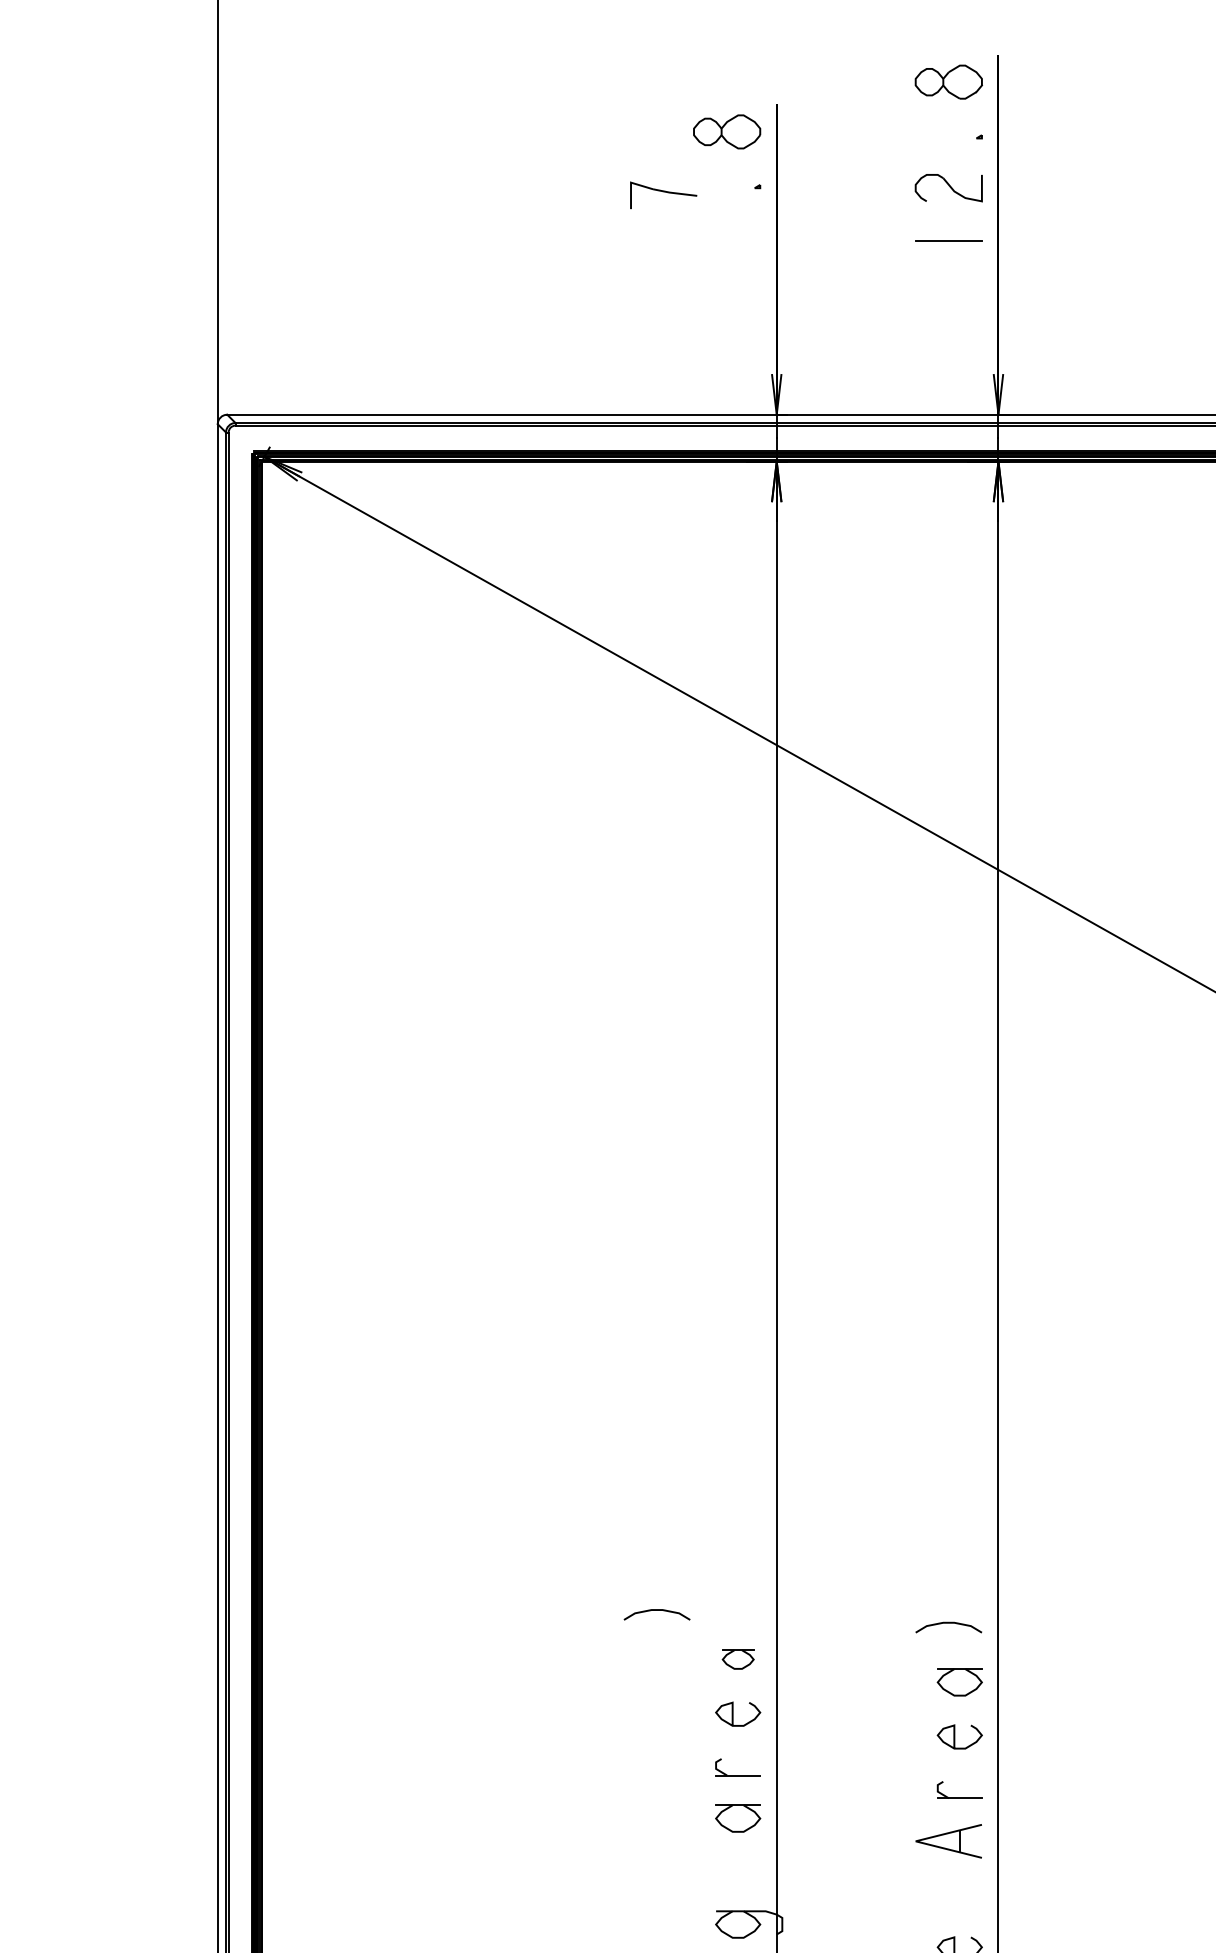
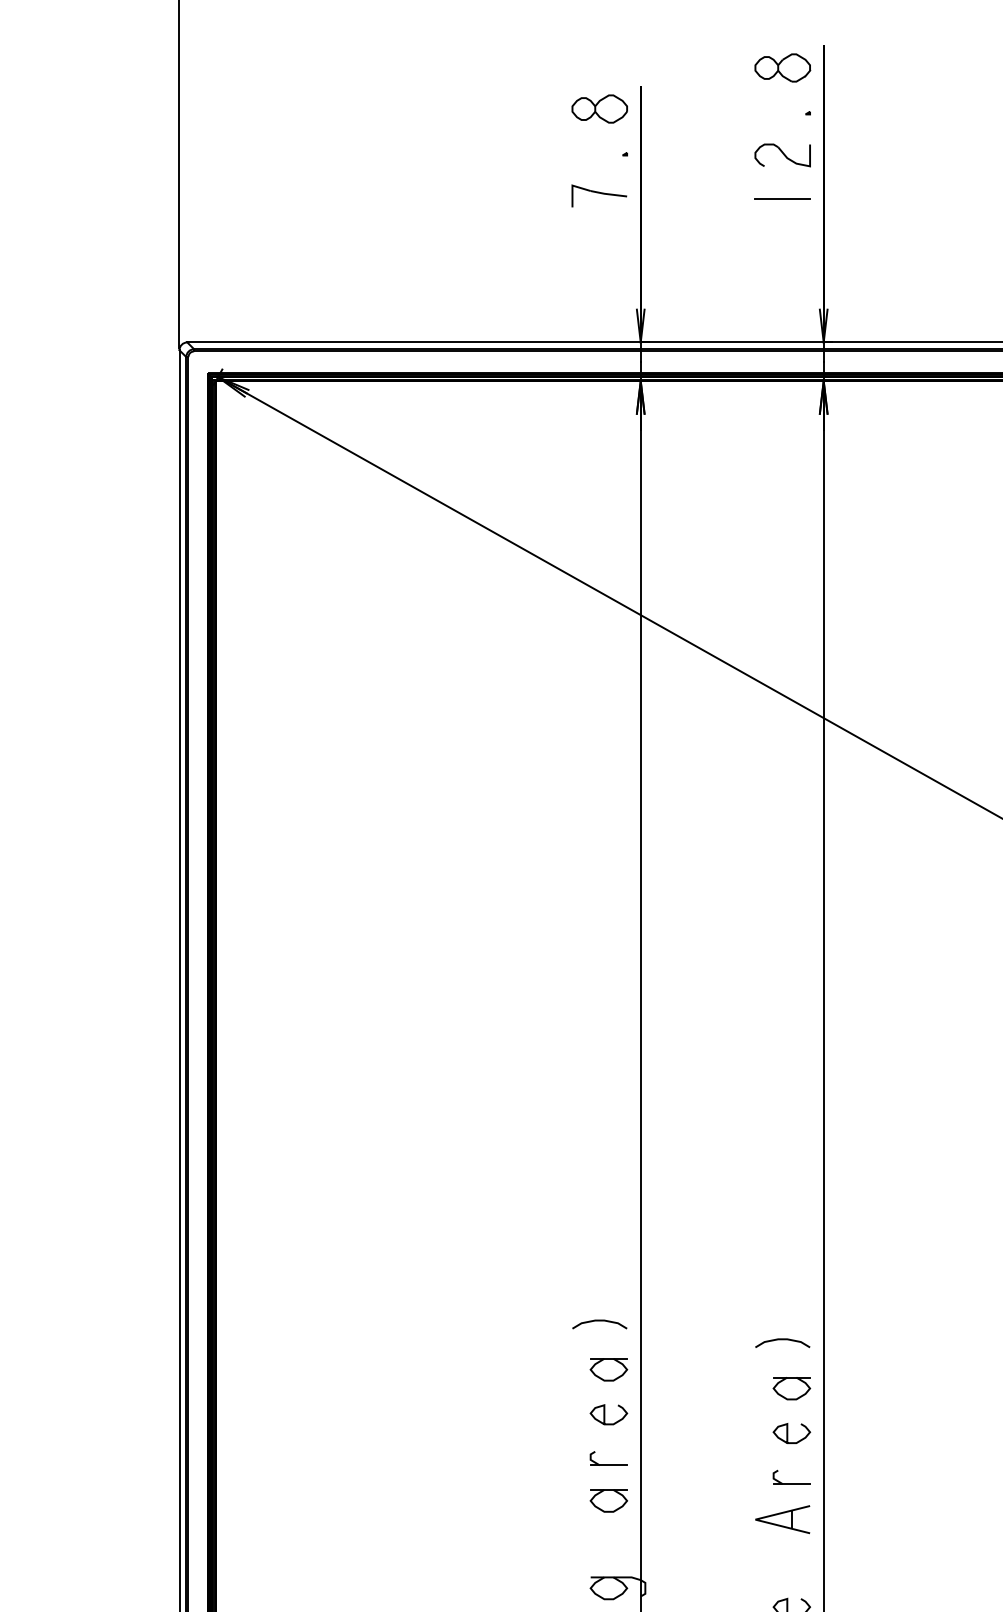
part: (663, 195) -> (599, 196), moved
curve: (656, 1610) -> (599, 1320), moved
part: (738, 1659) -> (609, 1369), size x1.43

